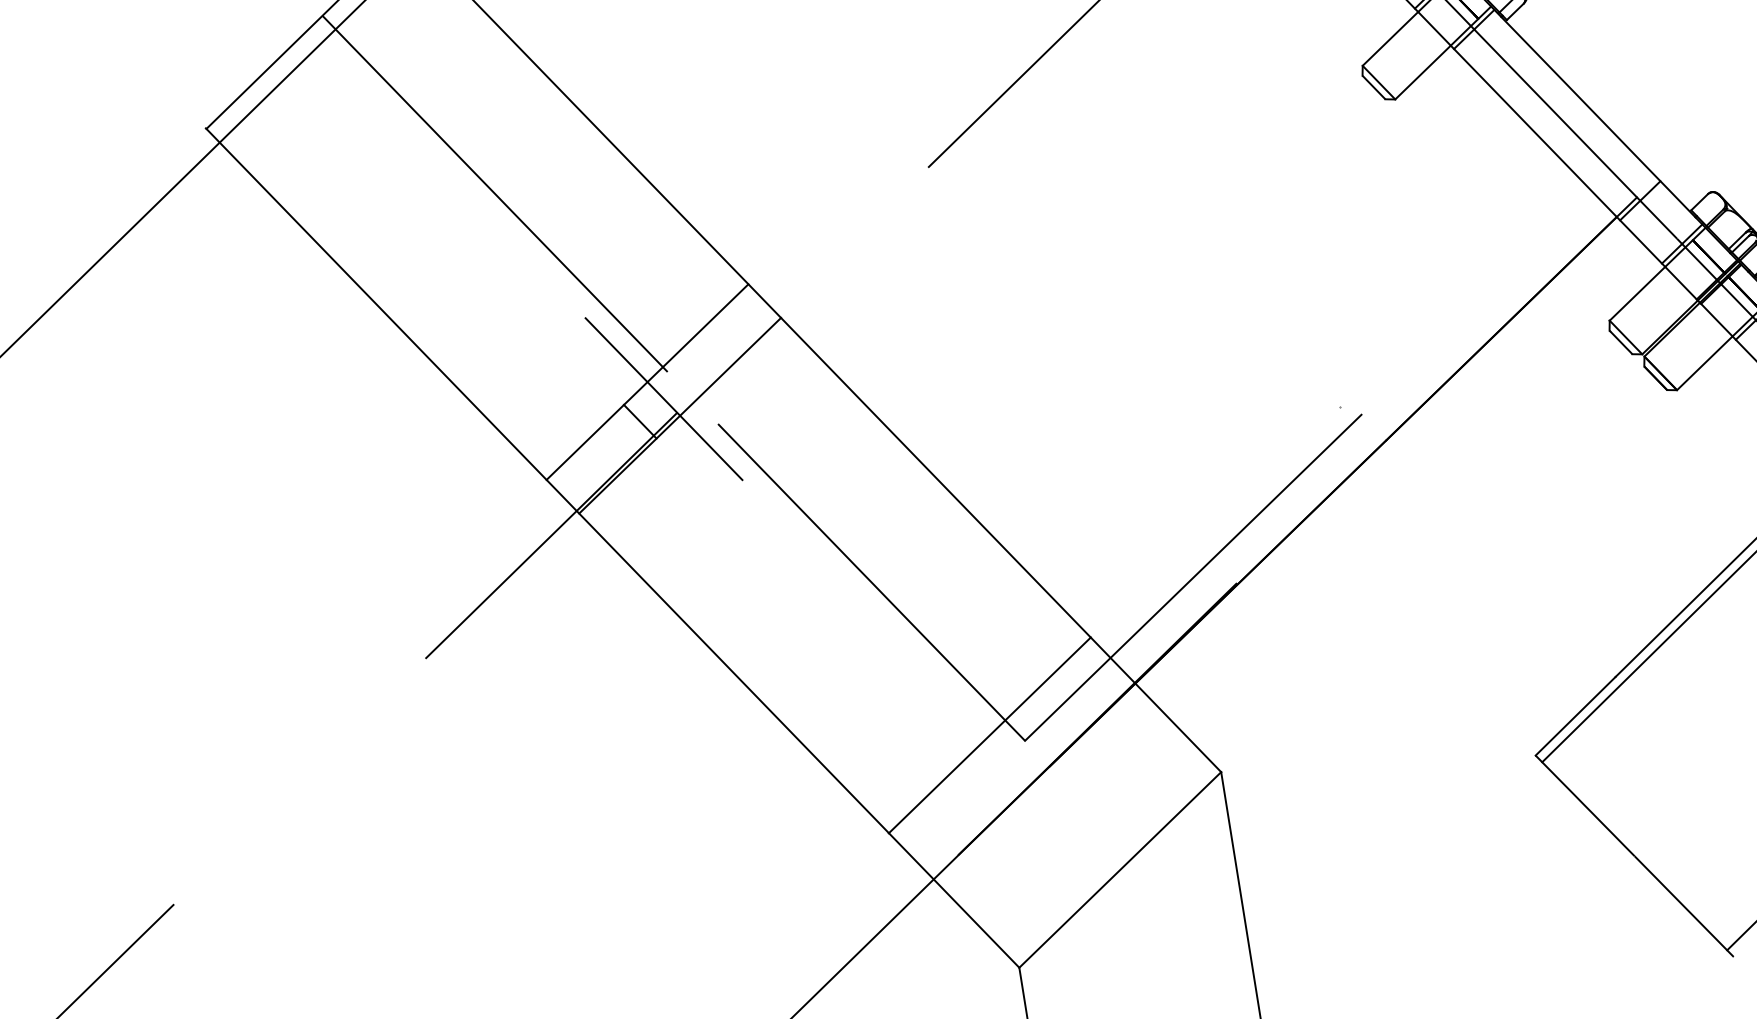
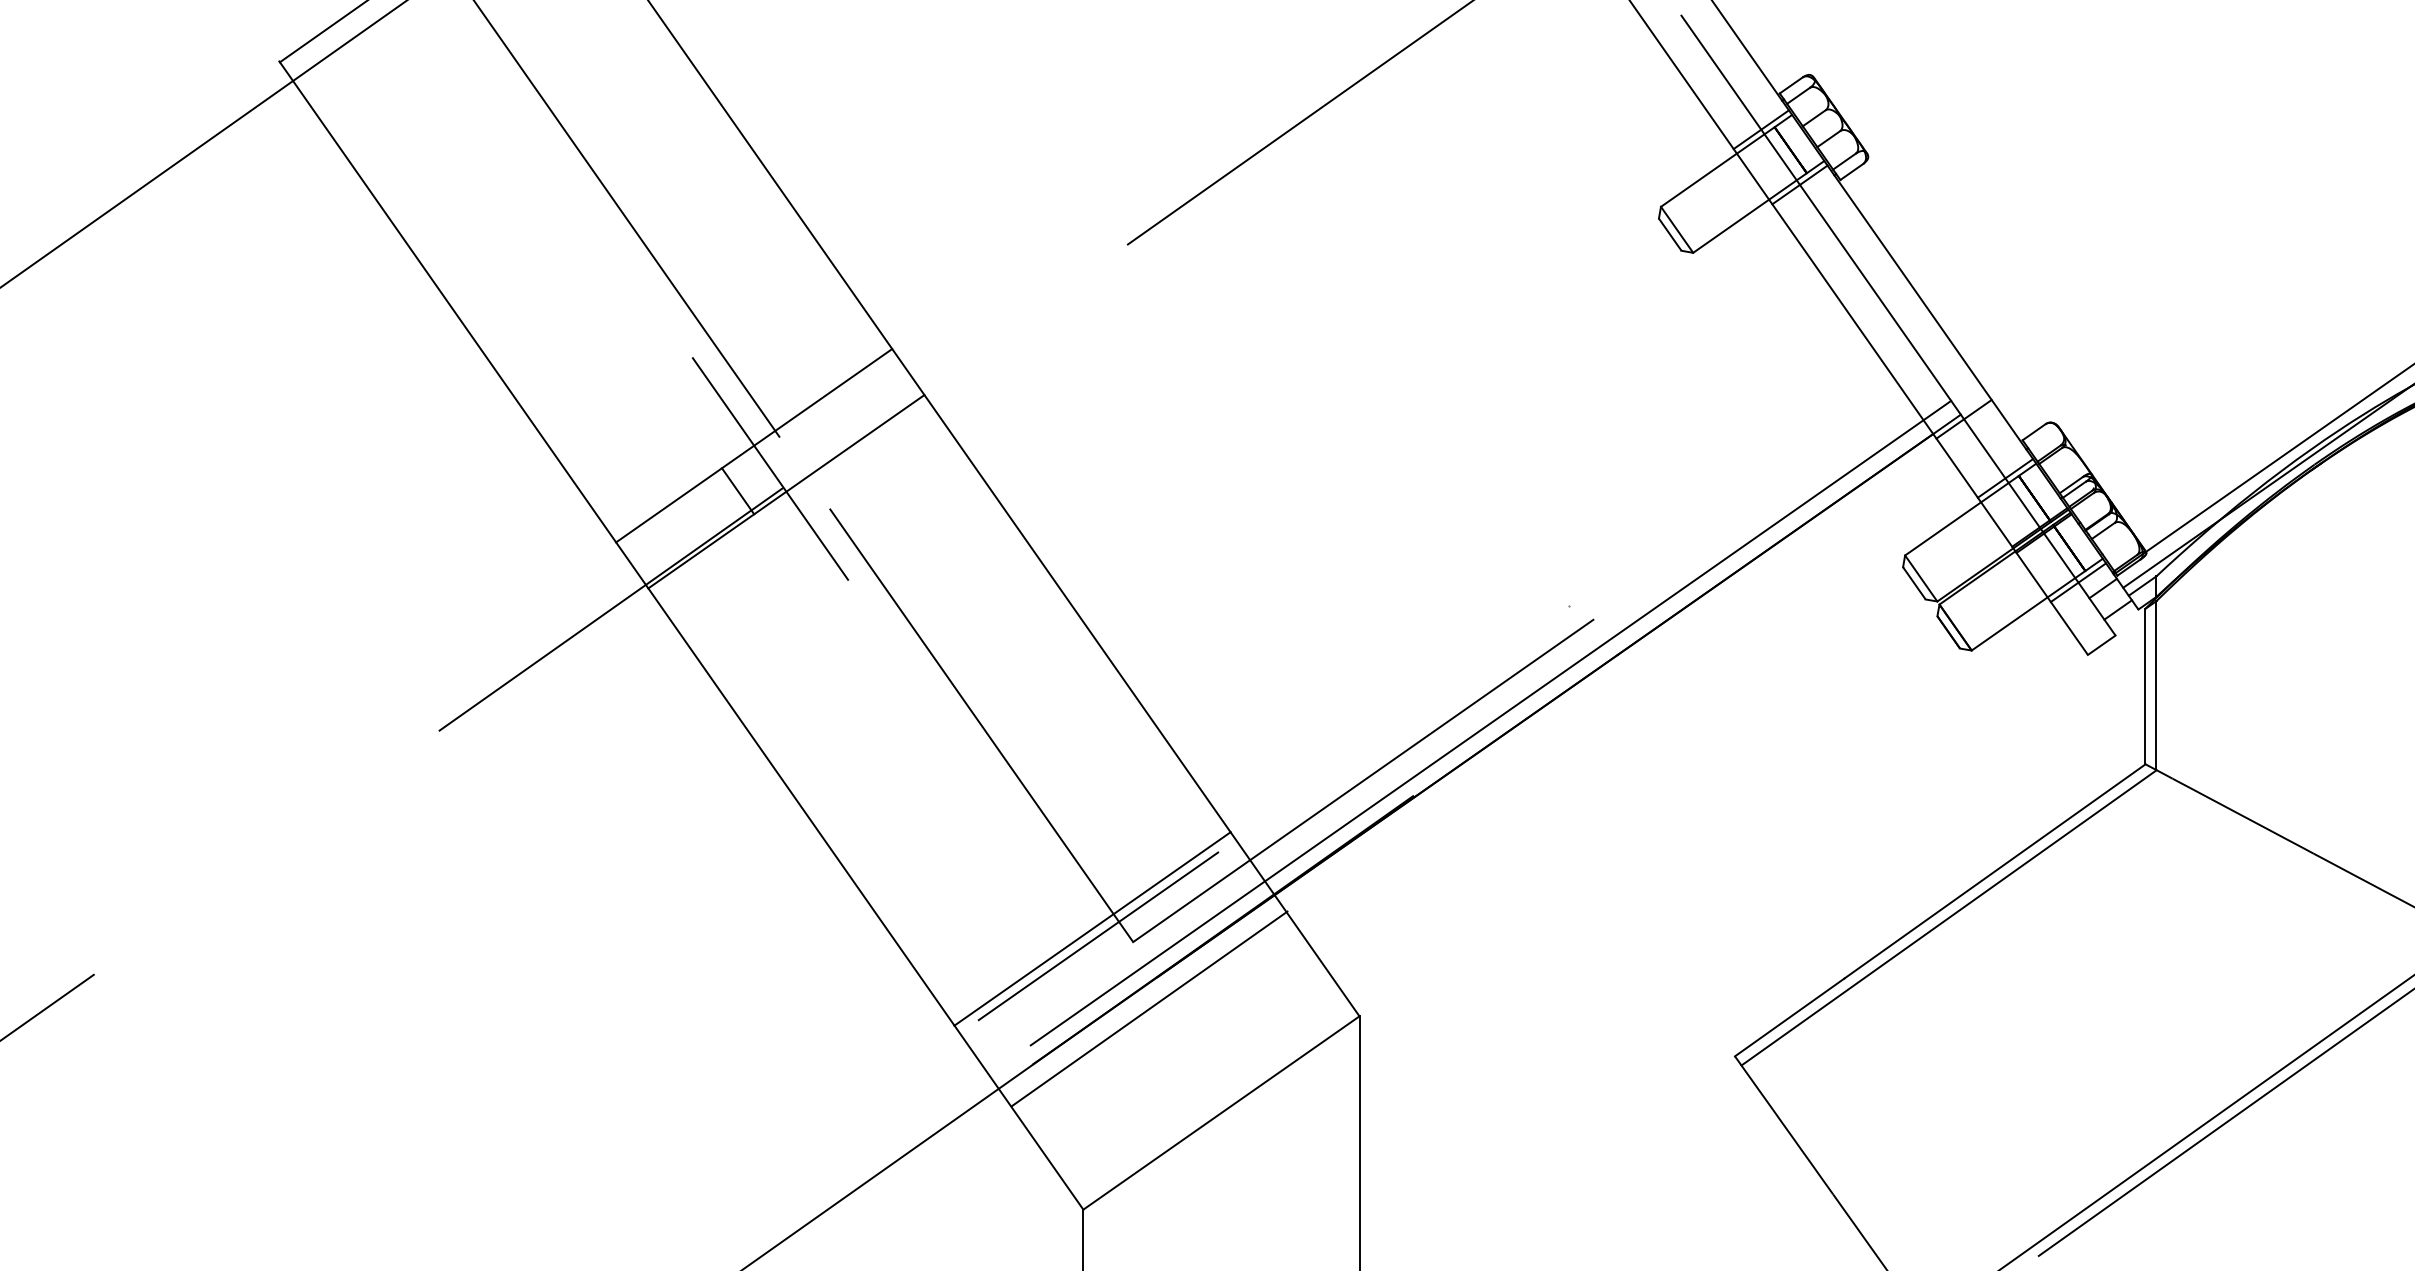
line: (1290, 512) -> (1490, 722), added
line: (995, 740) -> (1098, 936), added
line: (1047, 793) -> (1149, 1008), added

